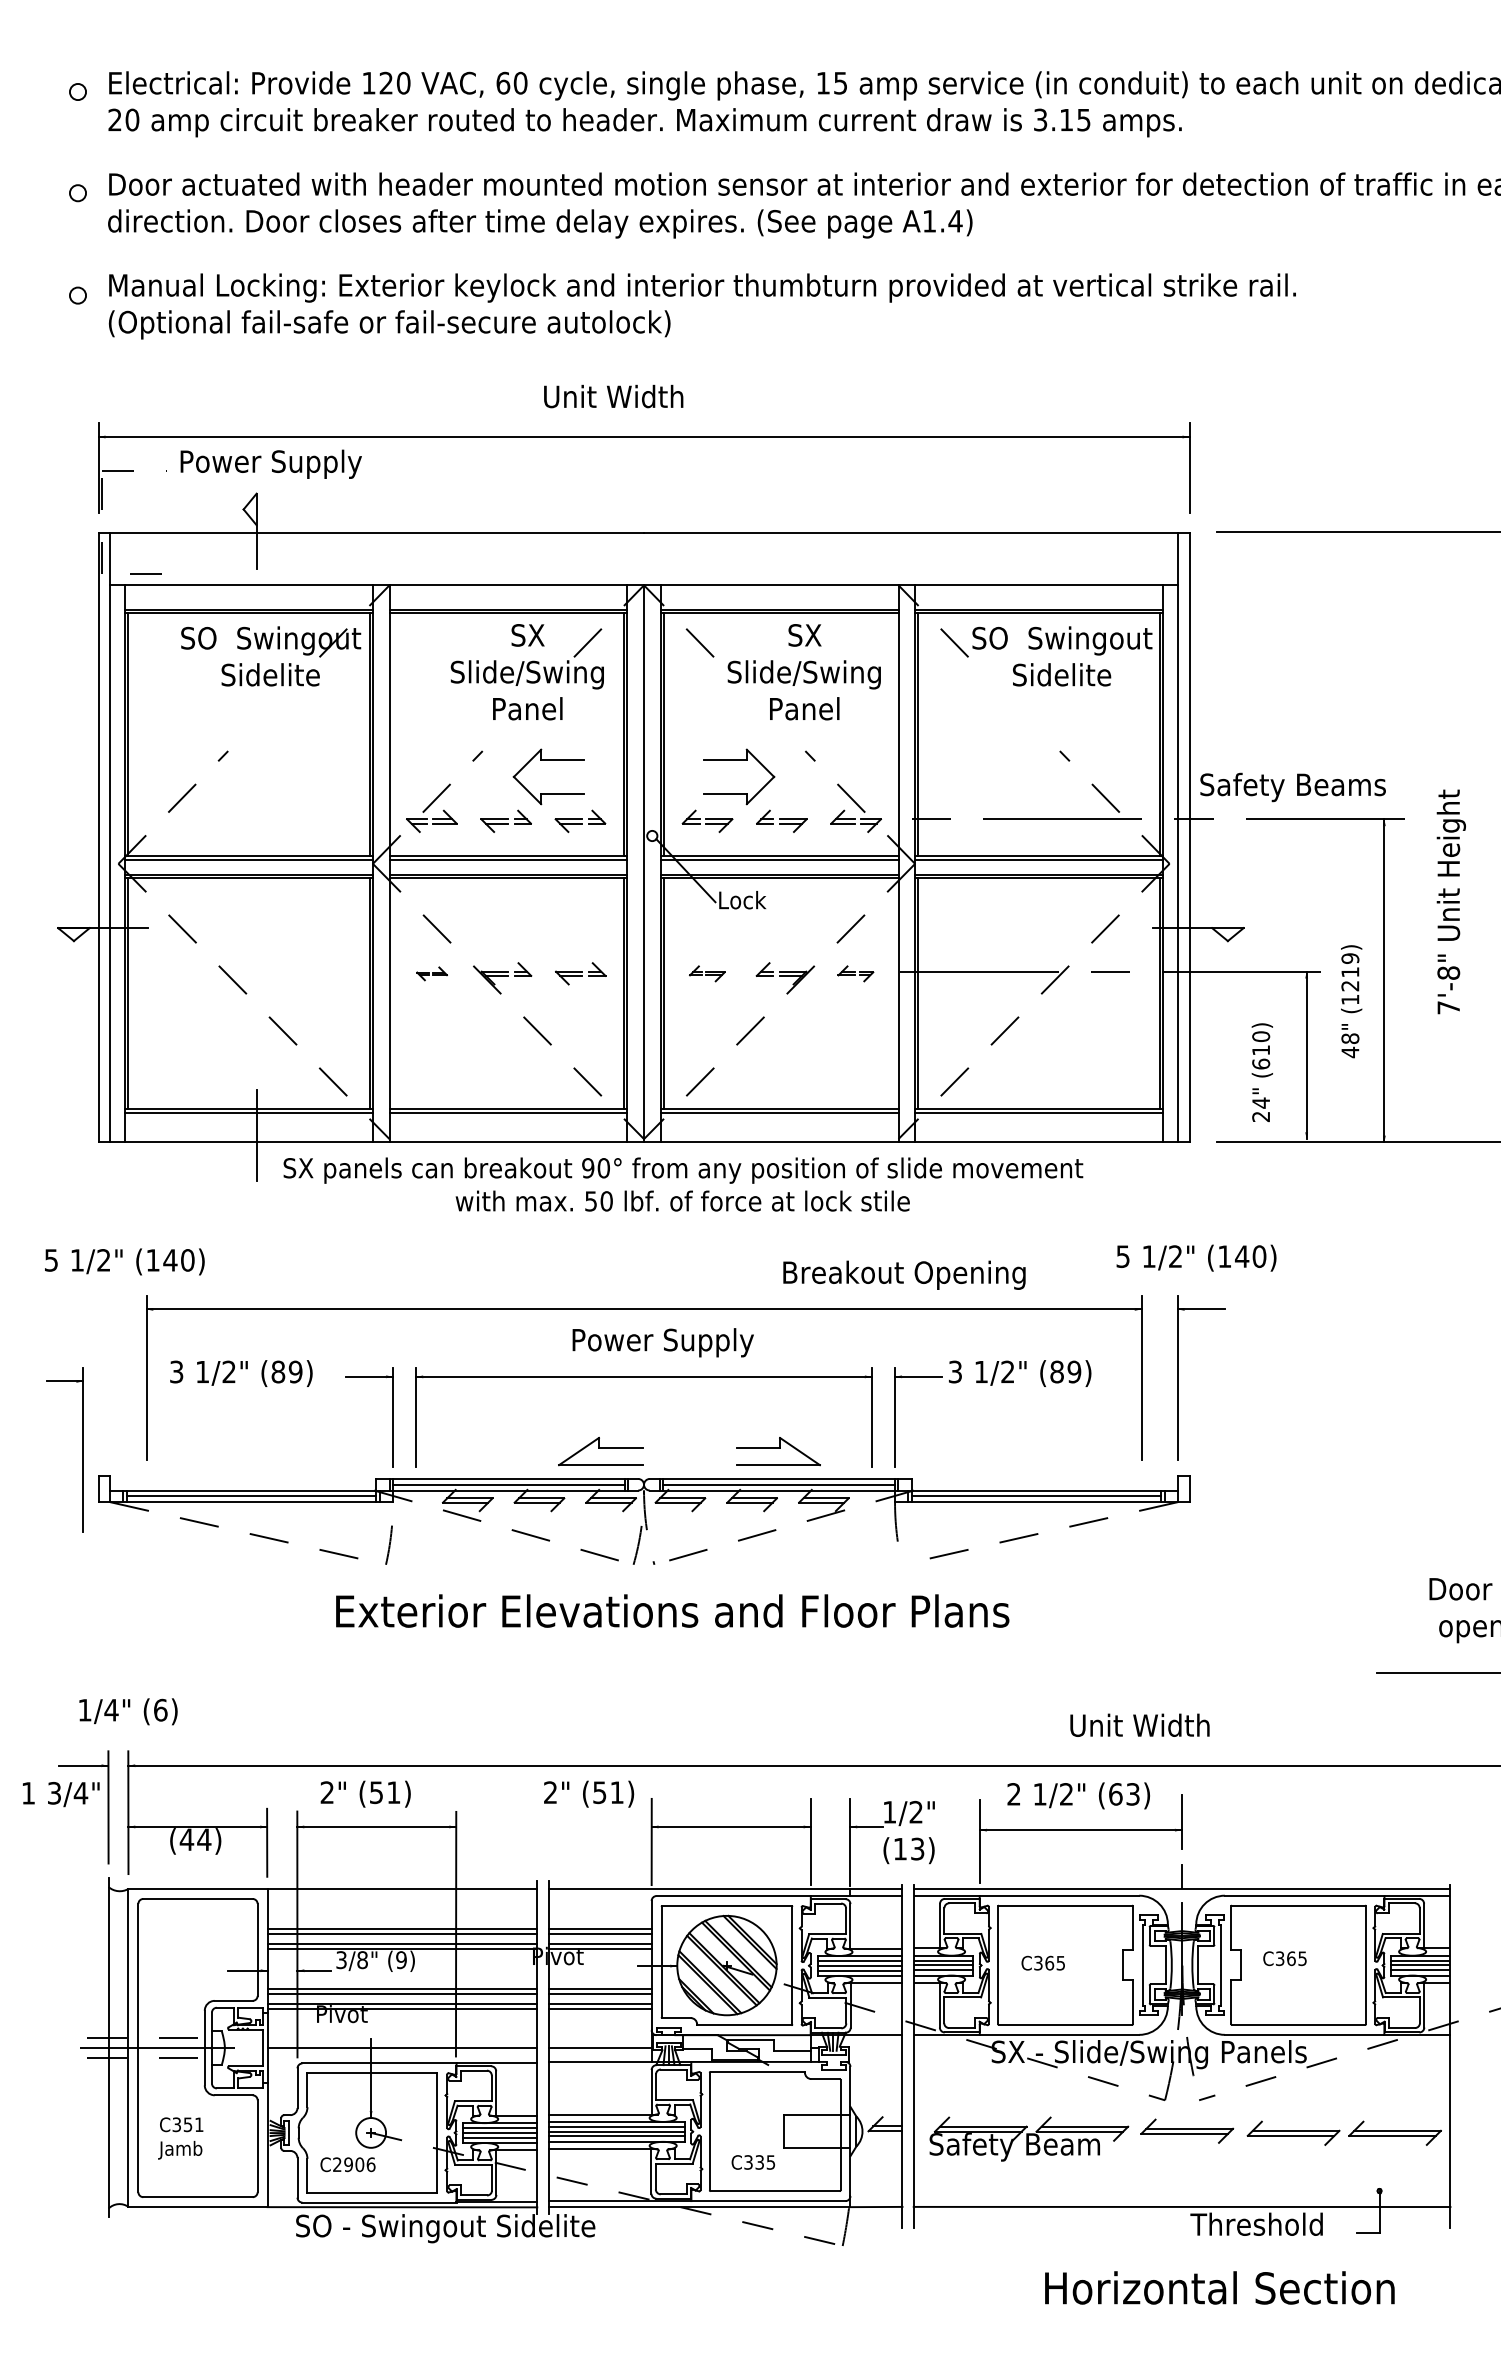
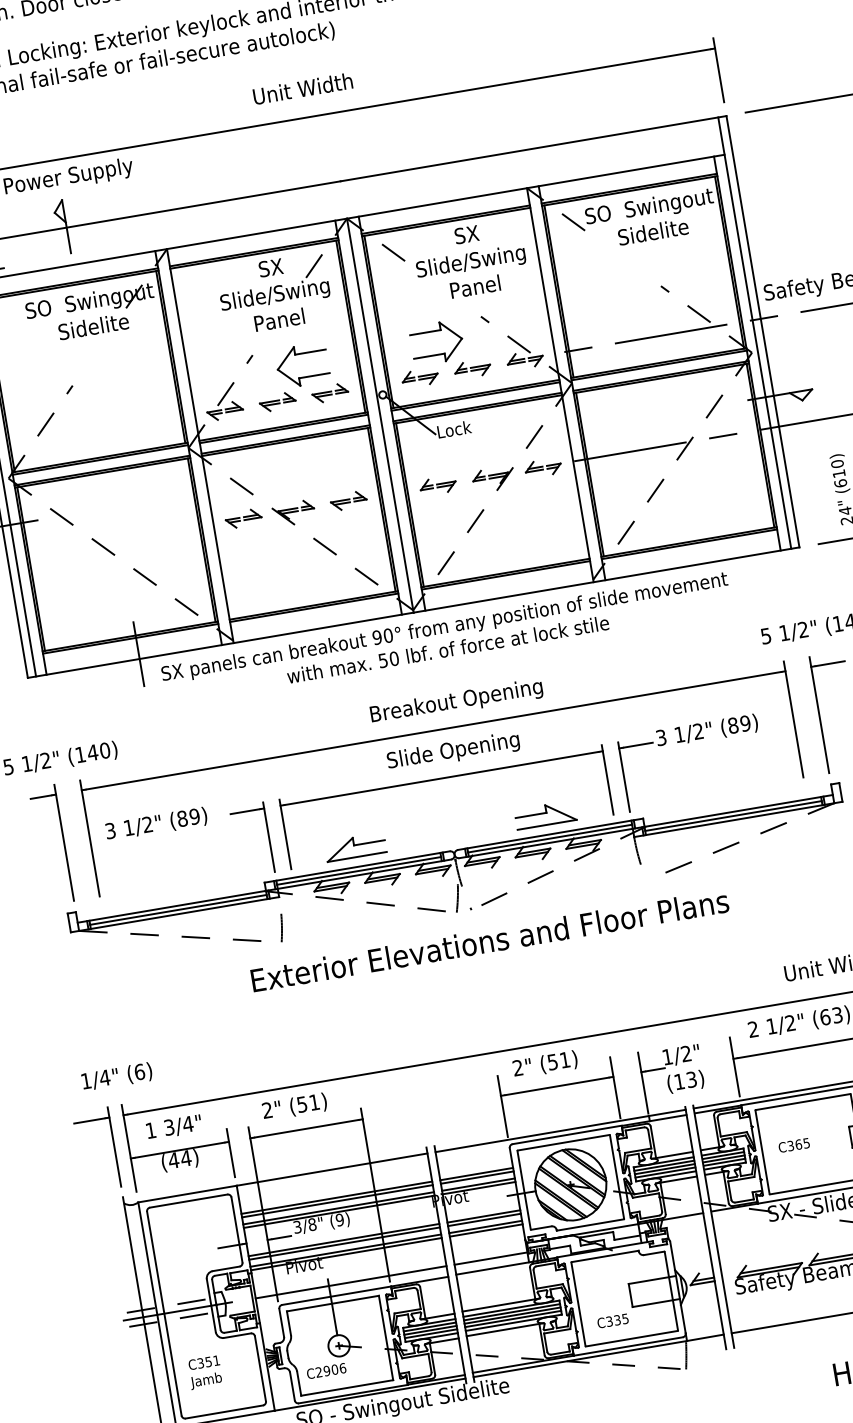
part: (431, 973) -> (243, 518), size x1.67
part: (707, 973) -> (438, 485), size x1.43
part: (855, 973) -> (543, 467), size x1.43
text: (904, 1274) -> (456, 701), moved
text: (665, 1342) -> (452, 751), Power Supply -> Slide Opening
part: (82, 1449) -> (63, 842), moved
part: (600, 1451) -> (355, 847), moved
text: (589, 1793) -> (545, 1063), moved
text: (61, 1794) -> (174, 1127), moved

